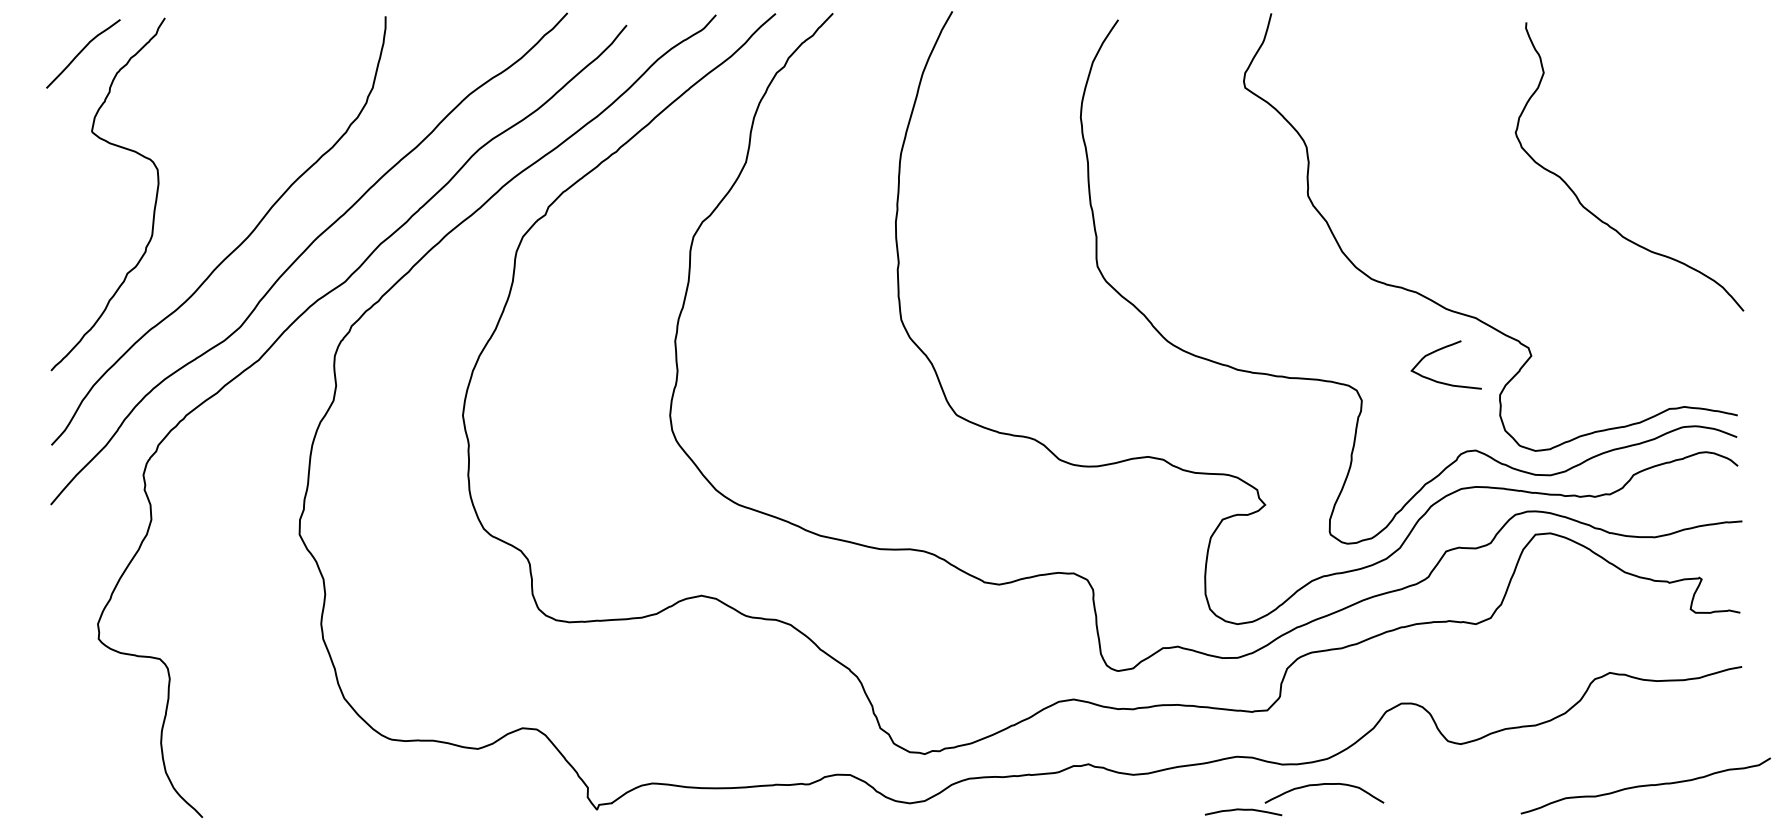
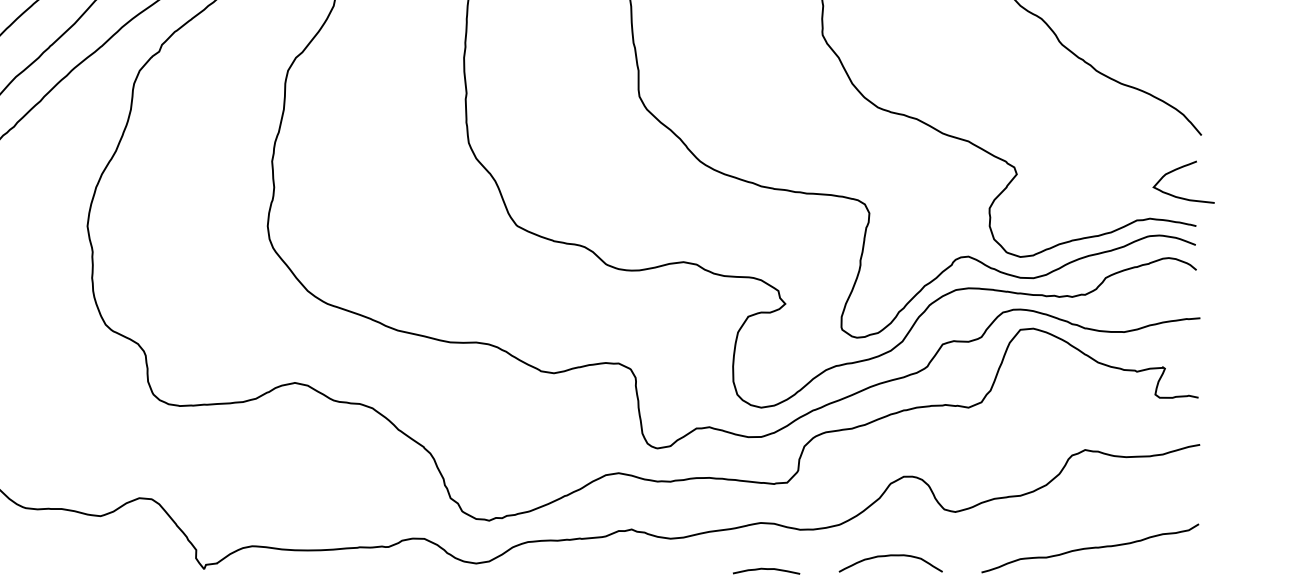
curve: (1440, 350) -> (1178, 169), moved
curve: (1322, 785) -> (889, 556), moved
curve: (1645, 785) -> (1090, 547), moved

